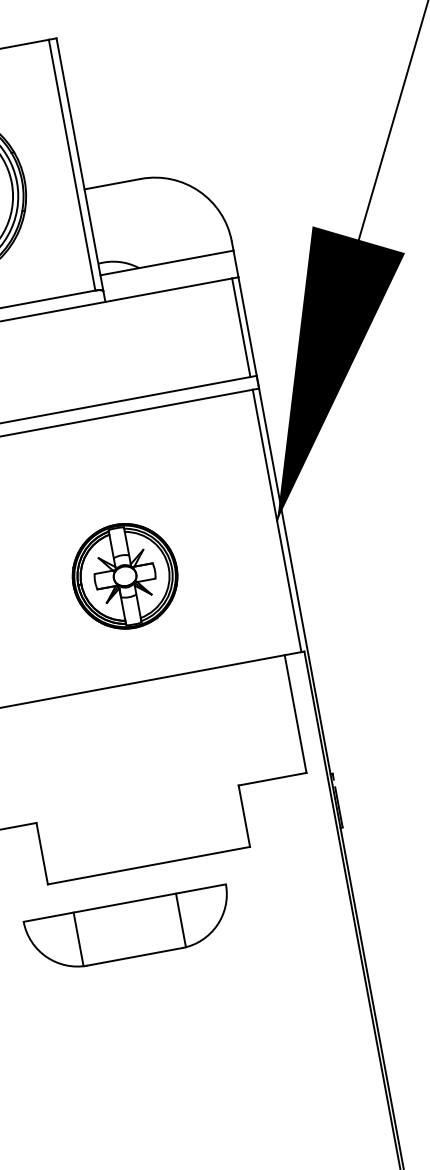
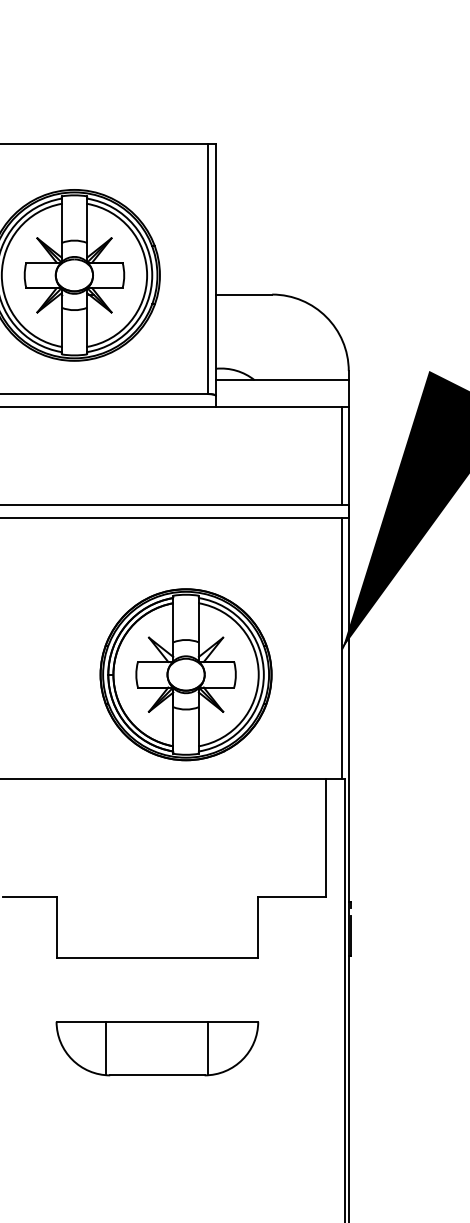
part: (124, 576) -> (185, 674), size x1.67
part: (129, 929) -> (157, 1048), moved

